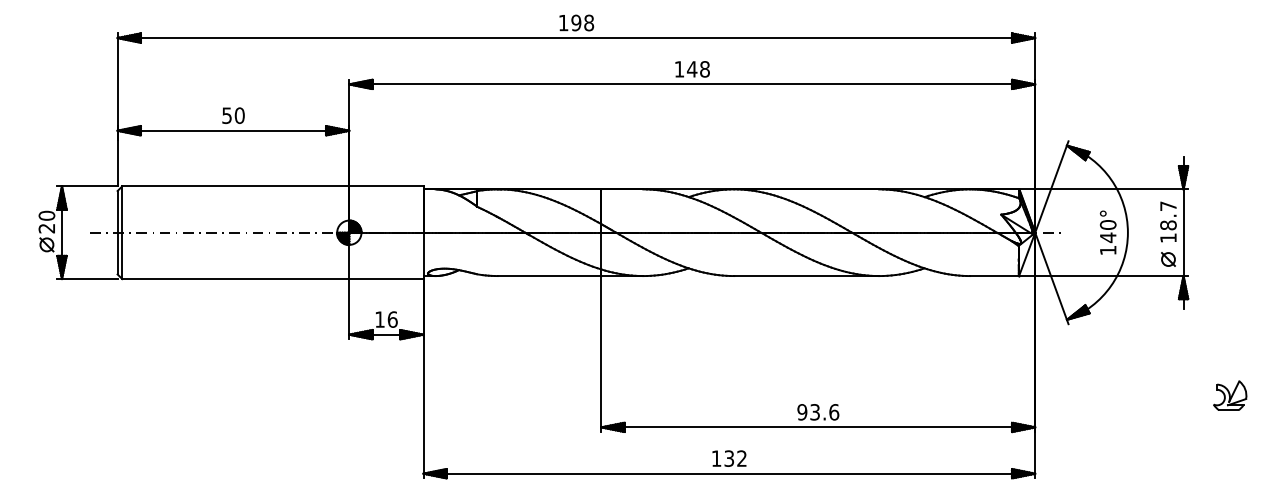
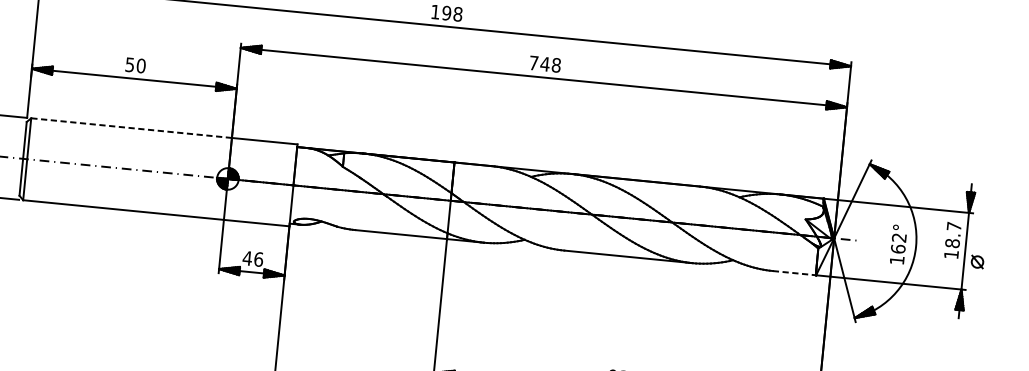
text: (679, 69) -> (533, 63), 148 -> 748
line: (235, 186) -> (131, 128), solid -> dashed
text: (1107, 231) -> (898, 243), 140° -> 162°
part: (1168, 259) -> (977, 262), moved
line: (995, 276) -> (795, 273), solid -> dashed
text: (379, 319) -> (247, 258), 16 -> 46

